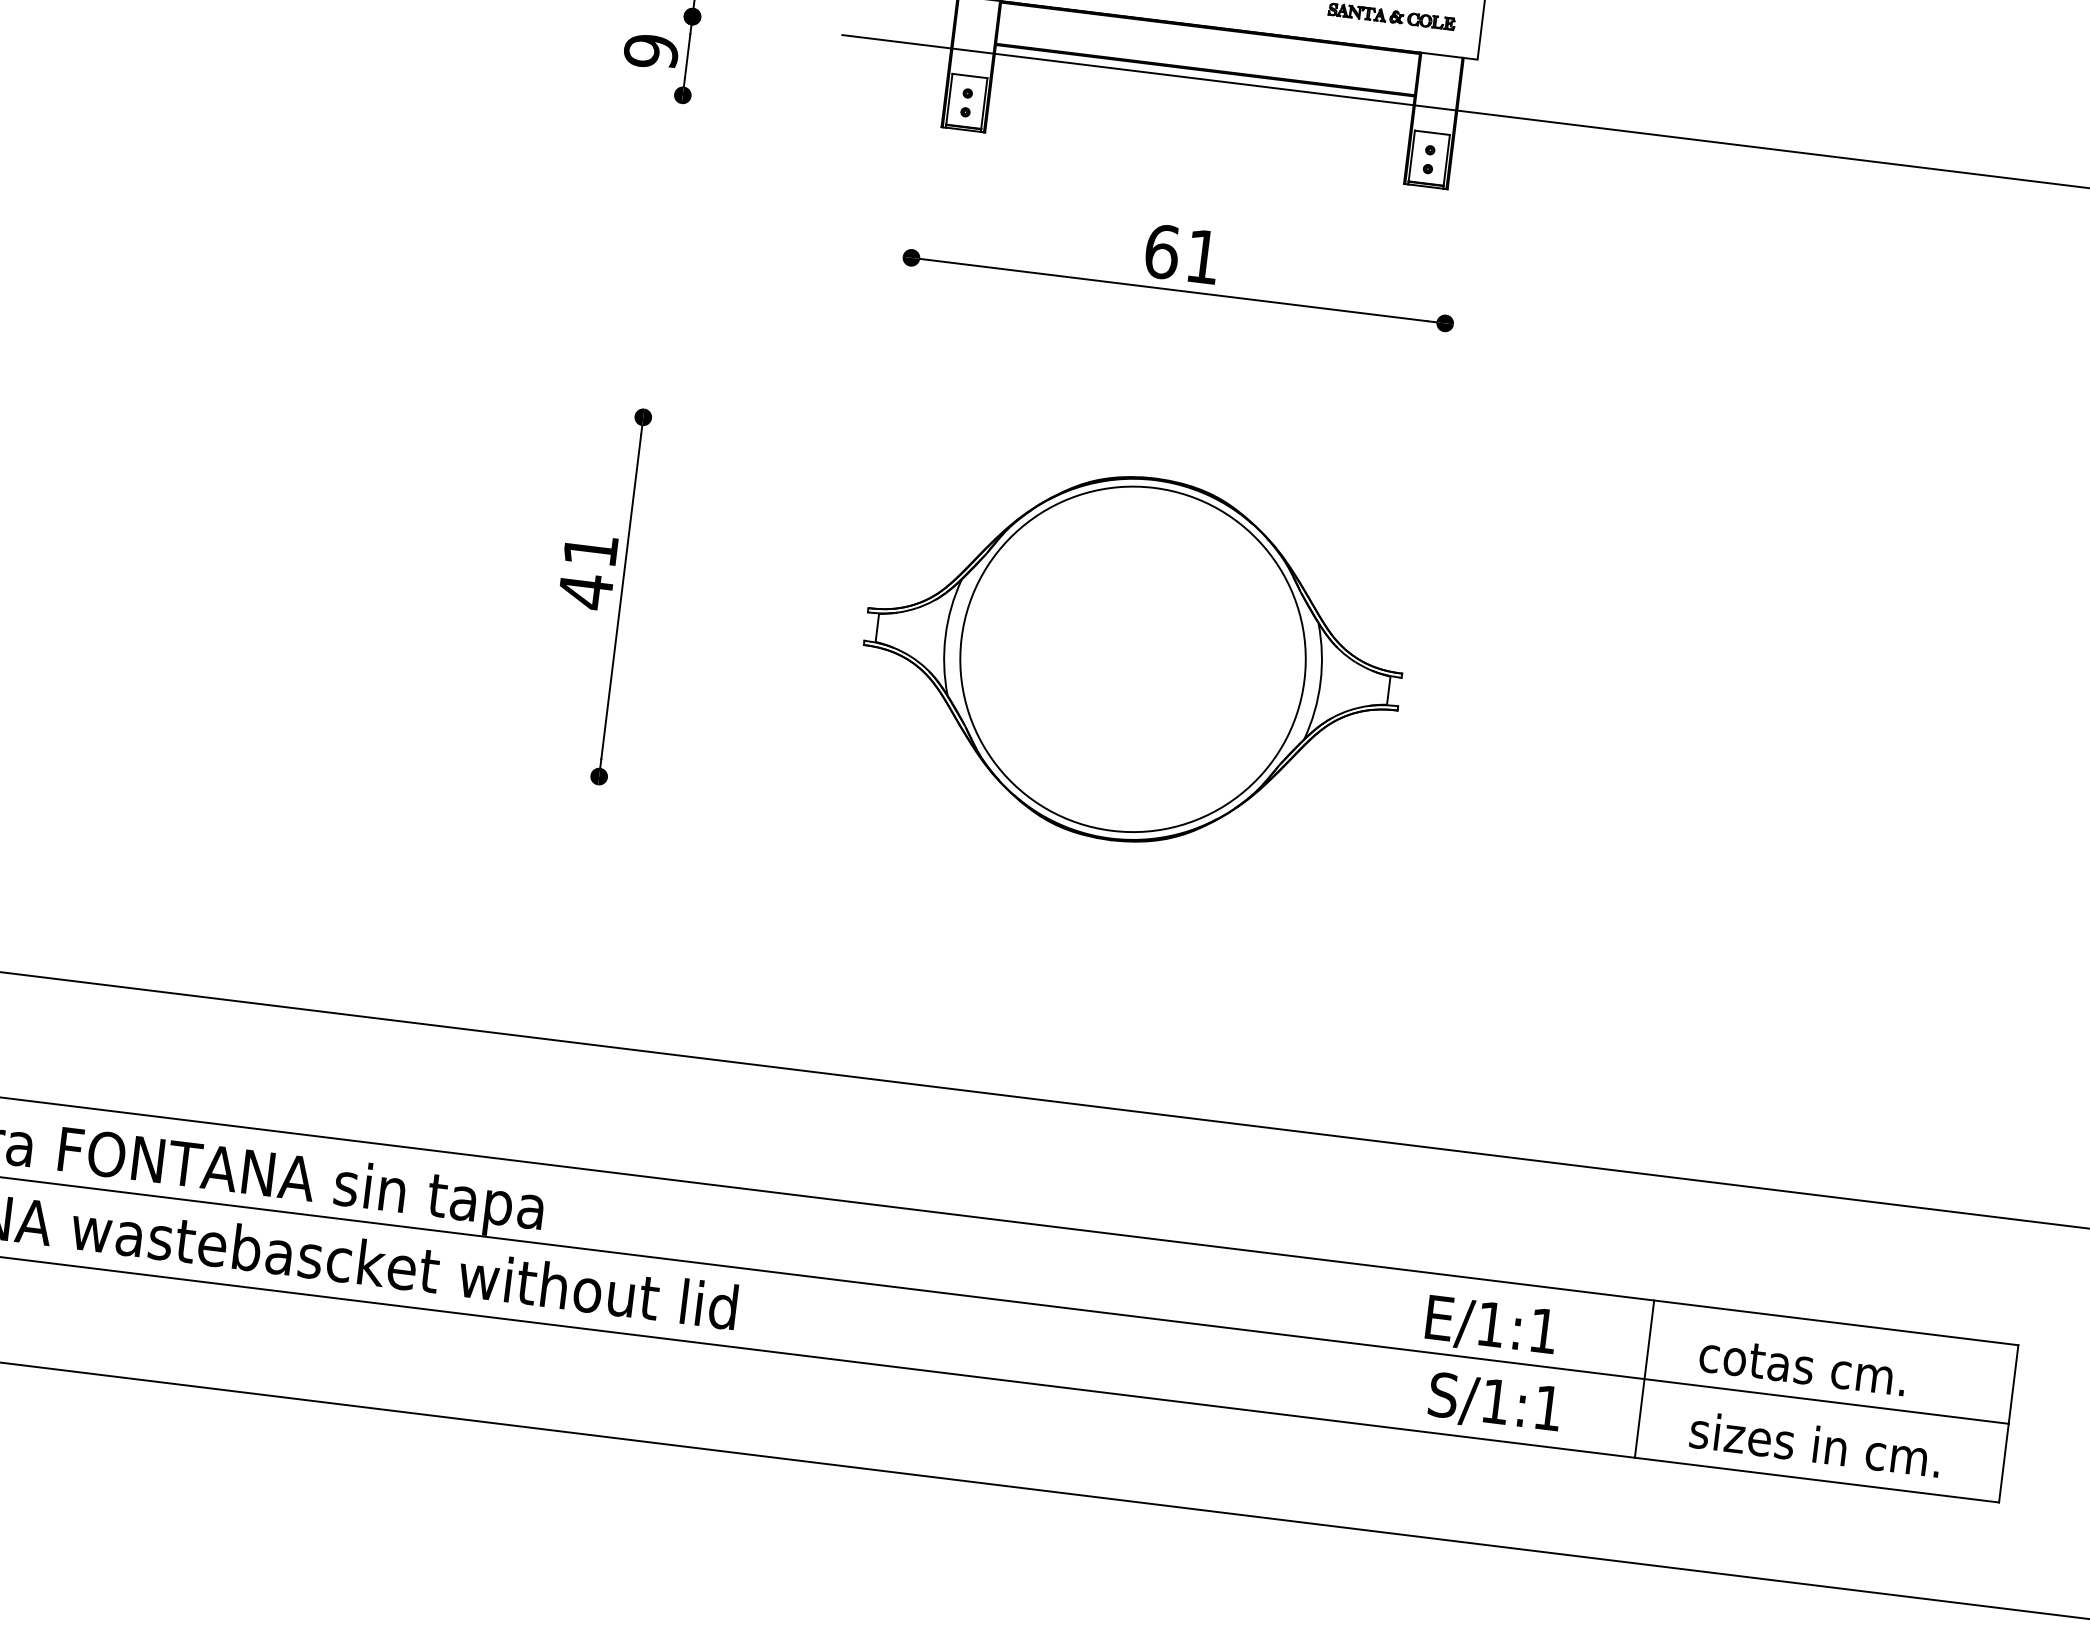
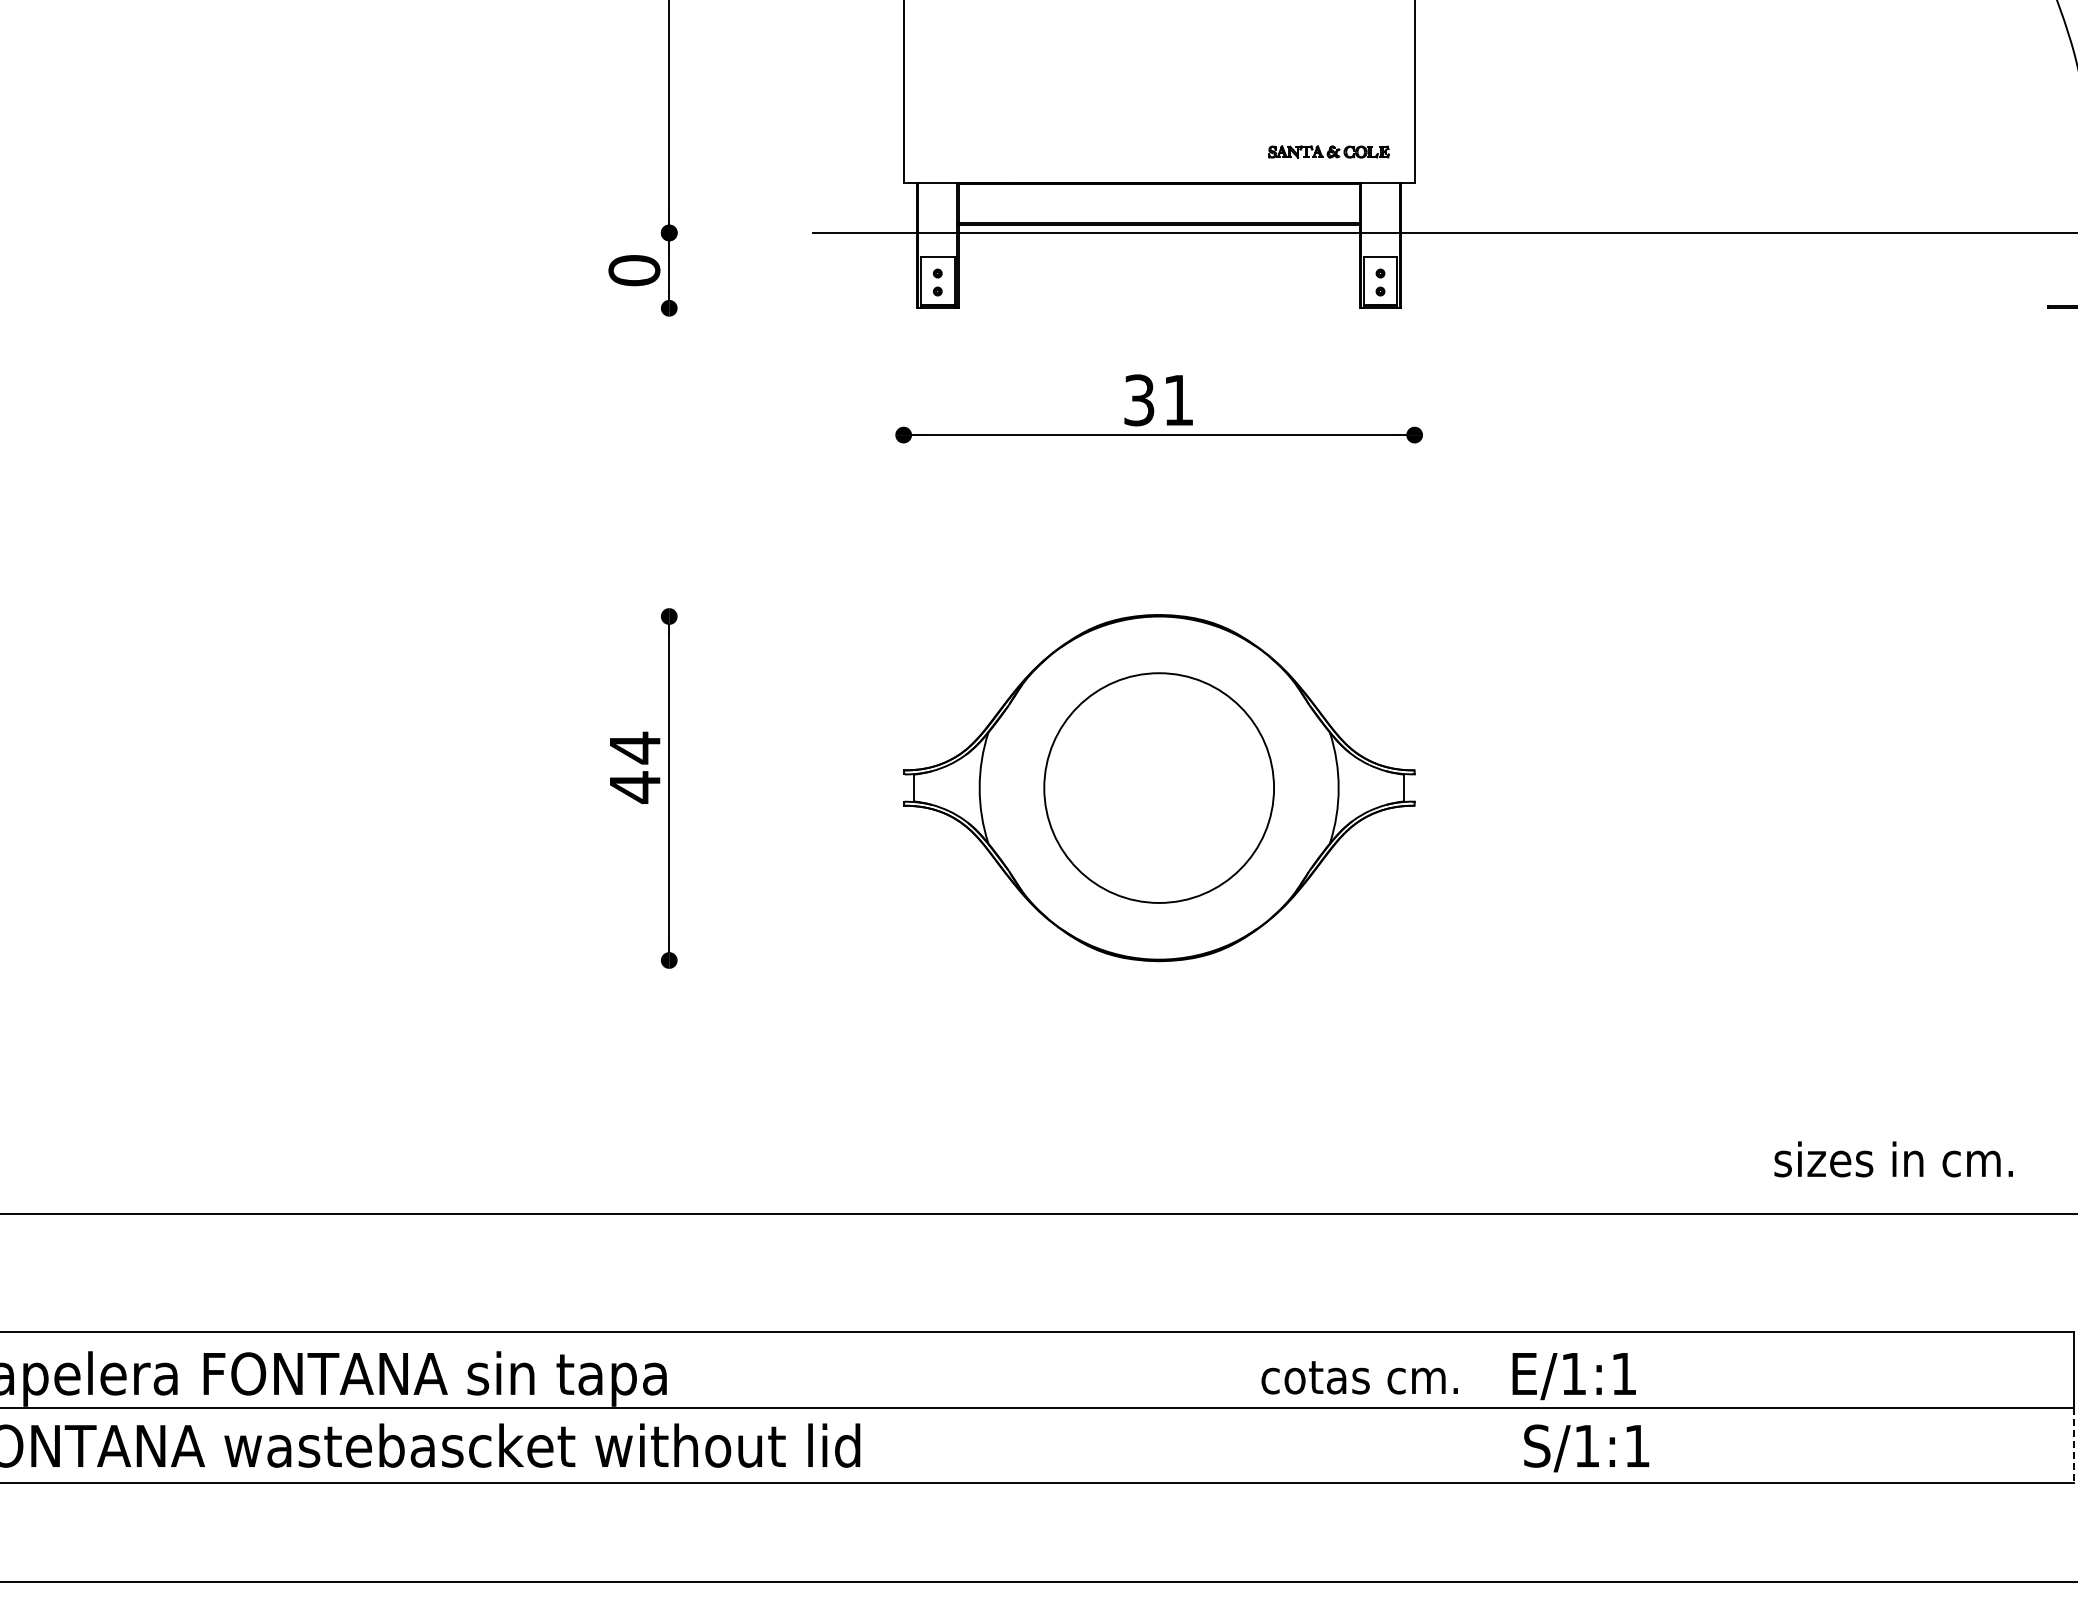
text: (651, 51) -> (634, 270), 9 -> 0
text: (1162, 251) -> (1139, 400), 61 -> 31
text: (591, 549) -> (635, 747), 41 -> 44
circle: (1133, 658) -> (1159, 787), size x0.7
text: (1802, 1366) -> (1359, 1377), moved
line: (1644, 1378) -> (1724, 1407), removed
text: (1815, 1444) -> (1893, 1159), moved
line: (2003, 1463) -> (2073, 1445), solid -> dashed

